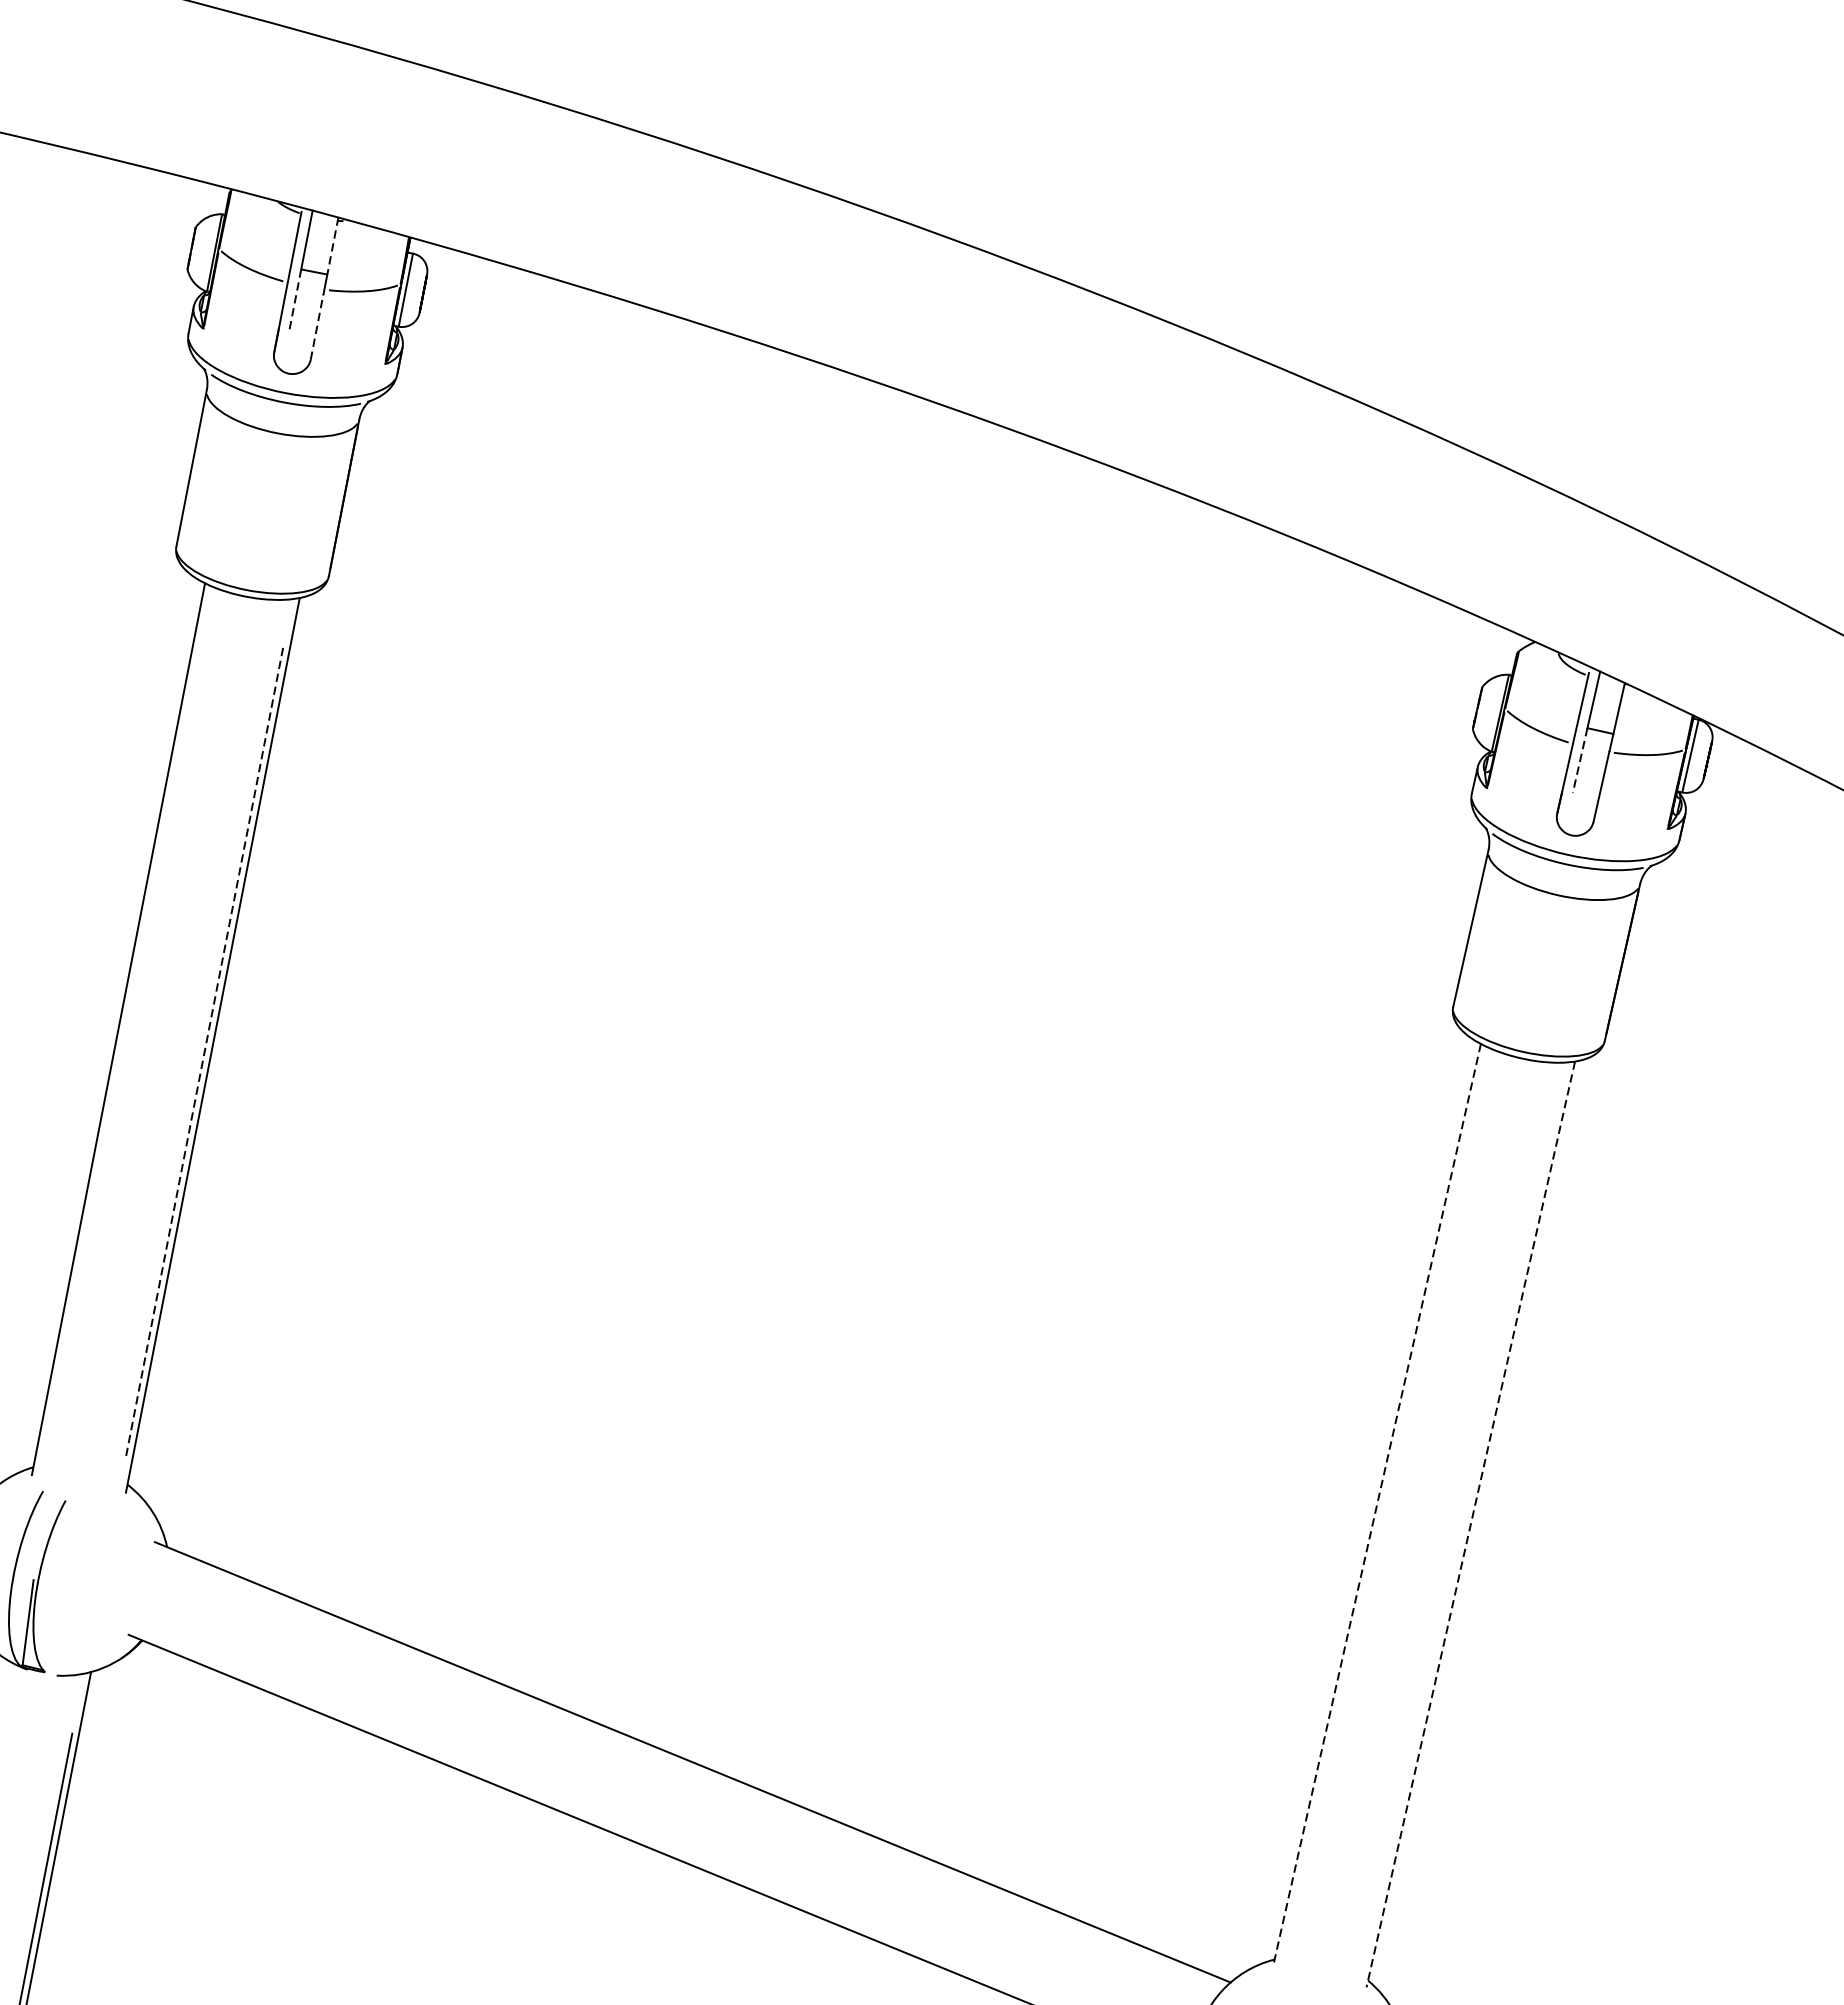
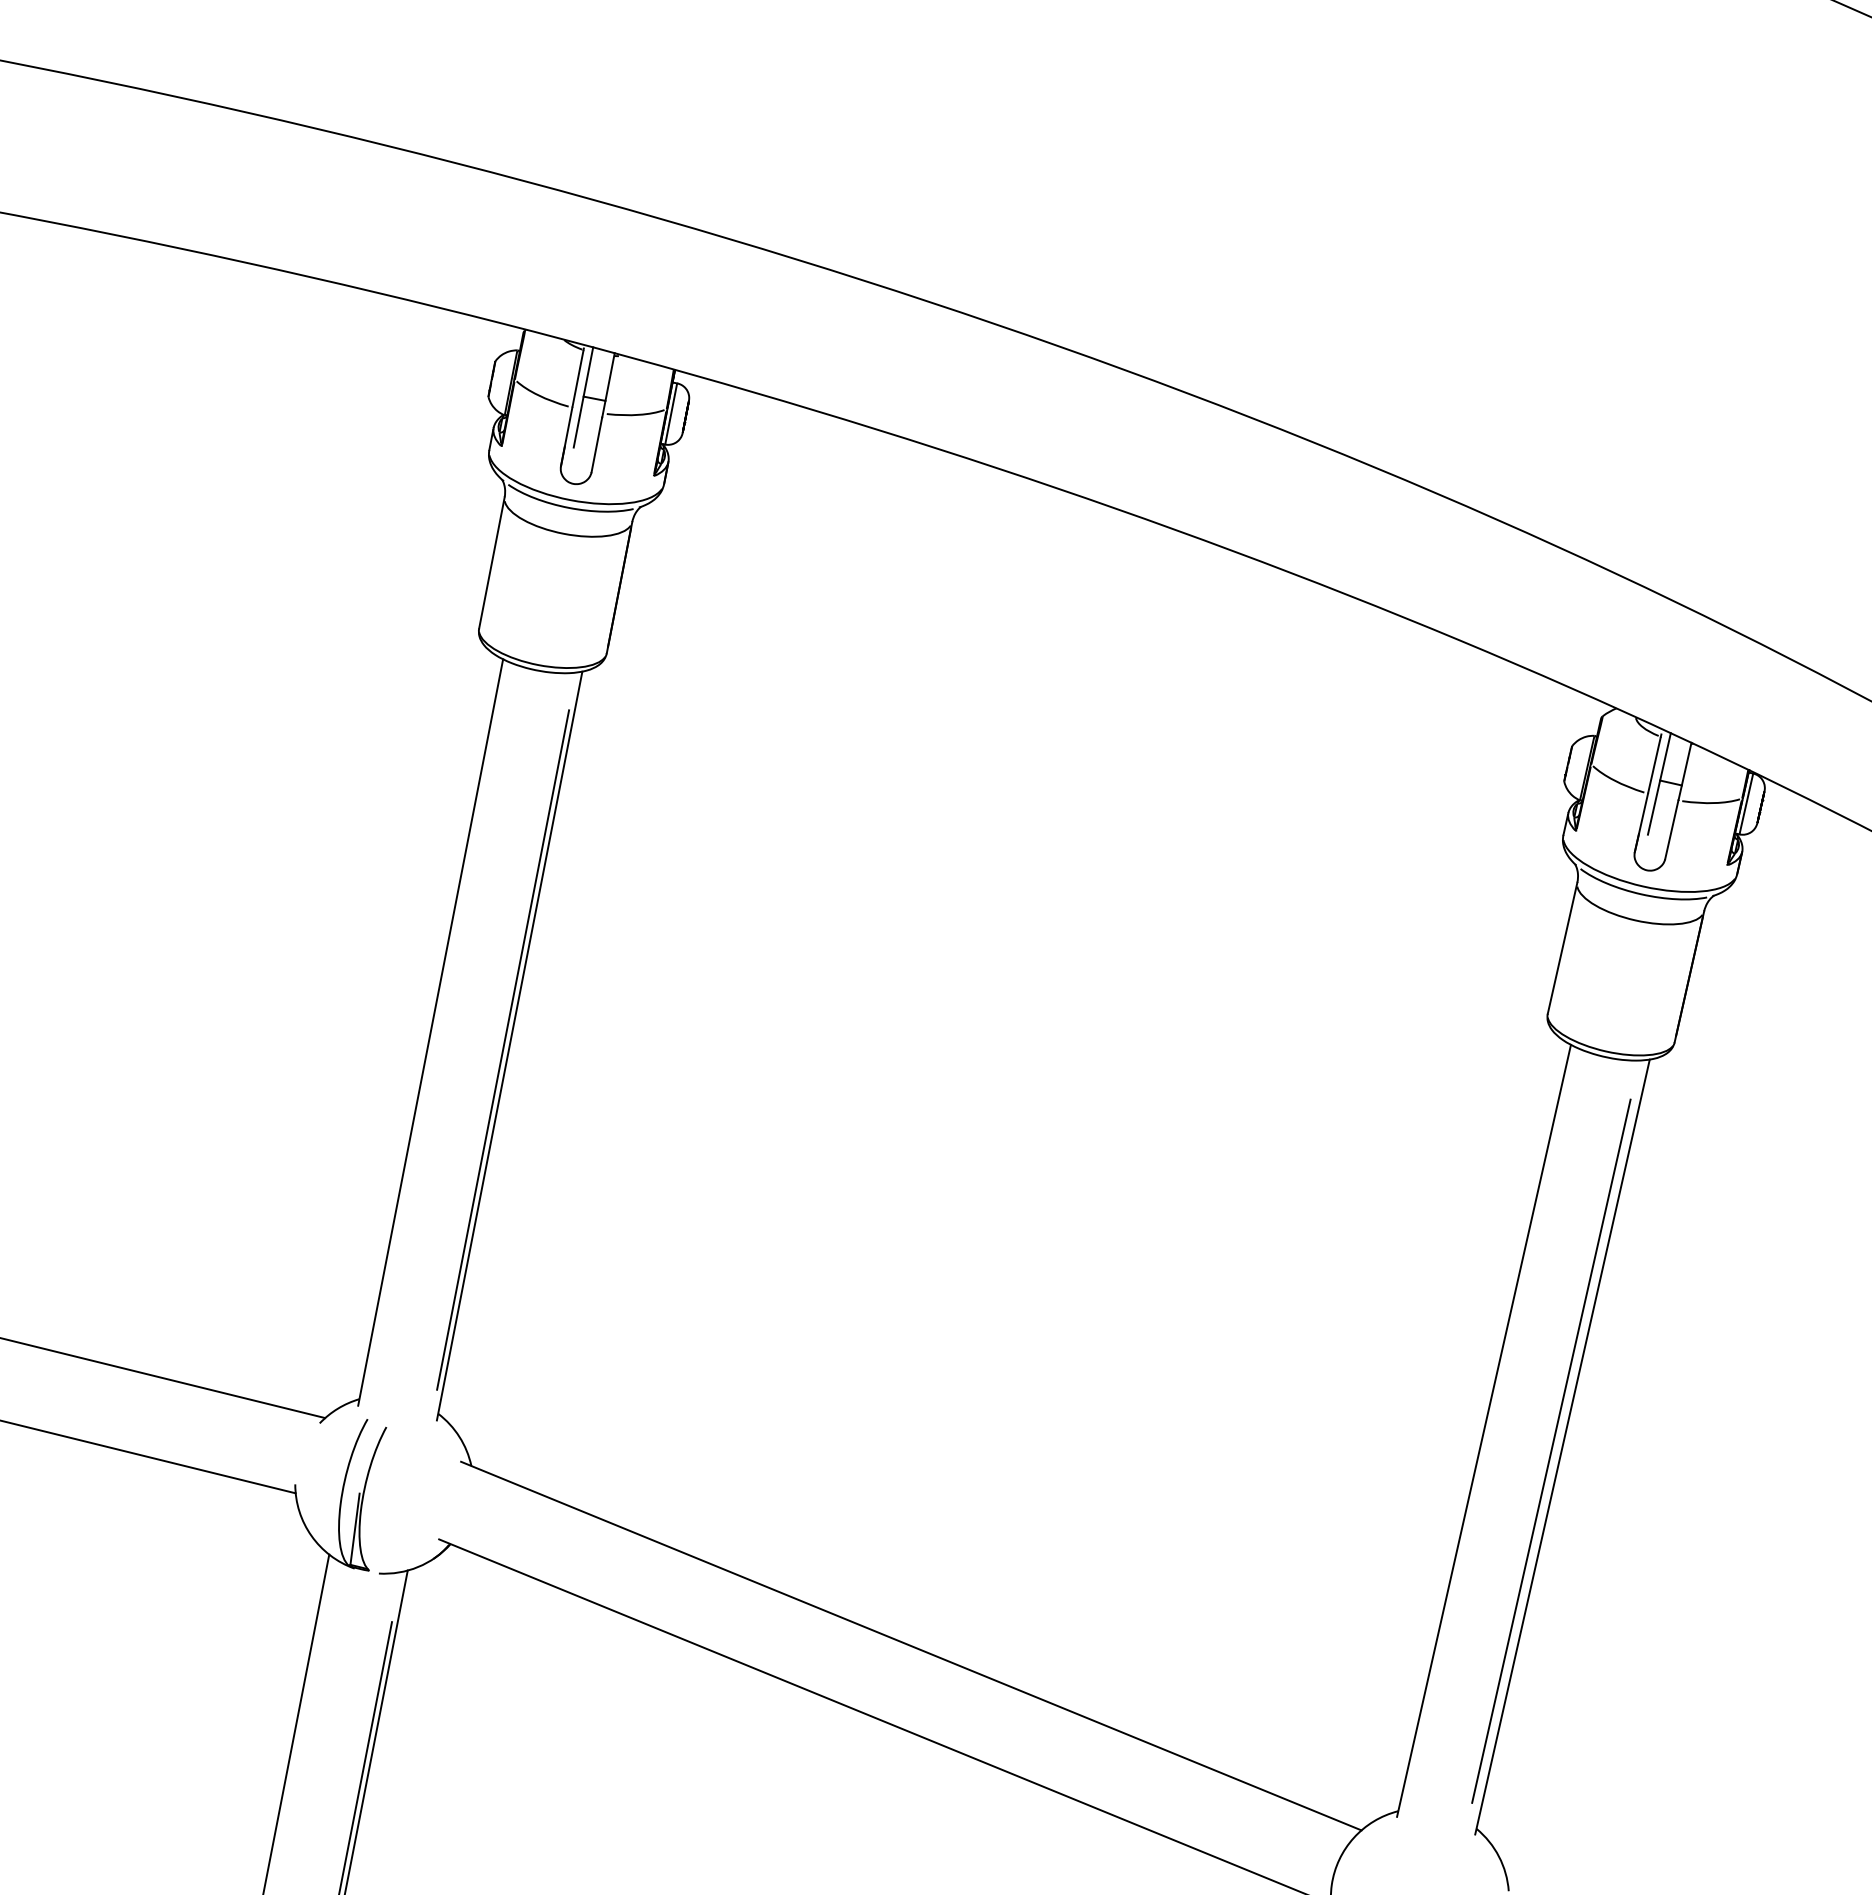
line: (333, 246) -> (610, 377), dashed -> solid
line: (295, 300) -> (578, 422), dashed -> solid
line: (316, 326) -> (596, 444), dashed -> solid
line: (1580, 760) -> (1654, 807), dashed -> solid
line: (205, 1049) -> (503, 1049), dashed -> solid
line: (1377, 1504) -> (1484, 1430), dashed -> solid
line: (1470, 1525) -> (1562, 1447), dashed -> solid
line: (1457, 1528) -> (1551, 1450), added

